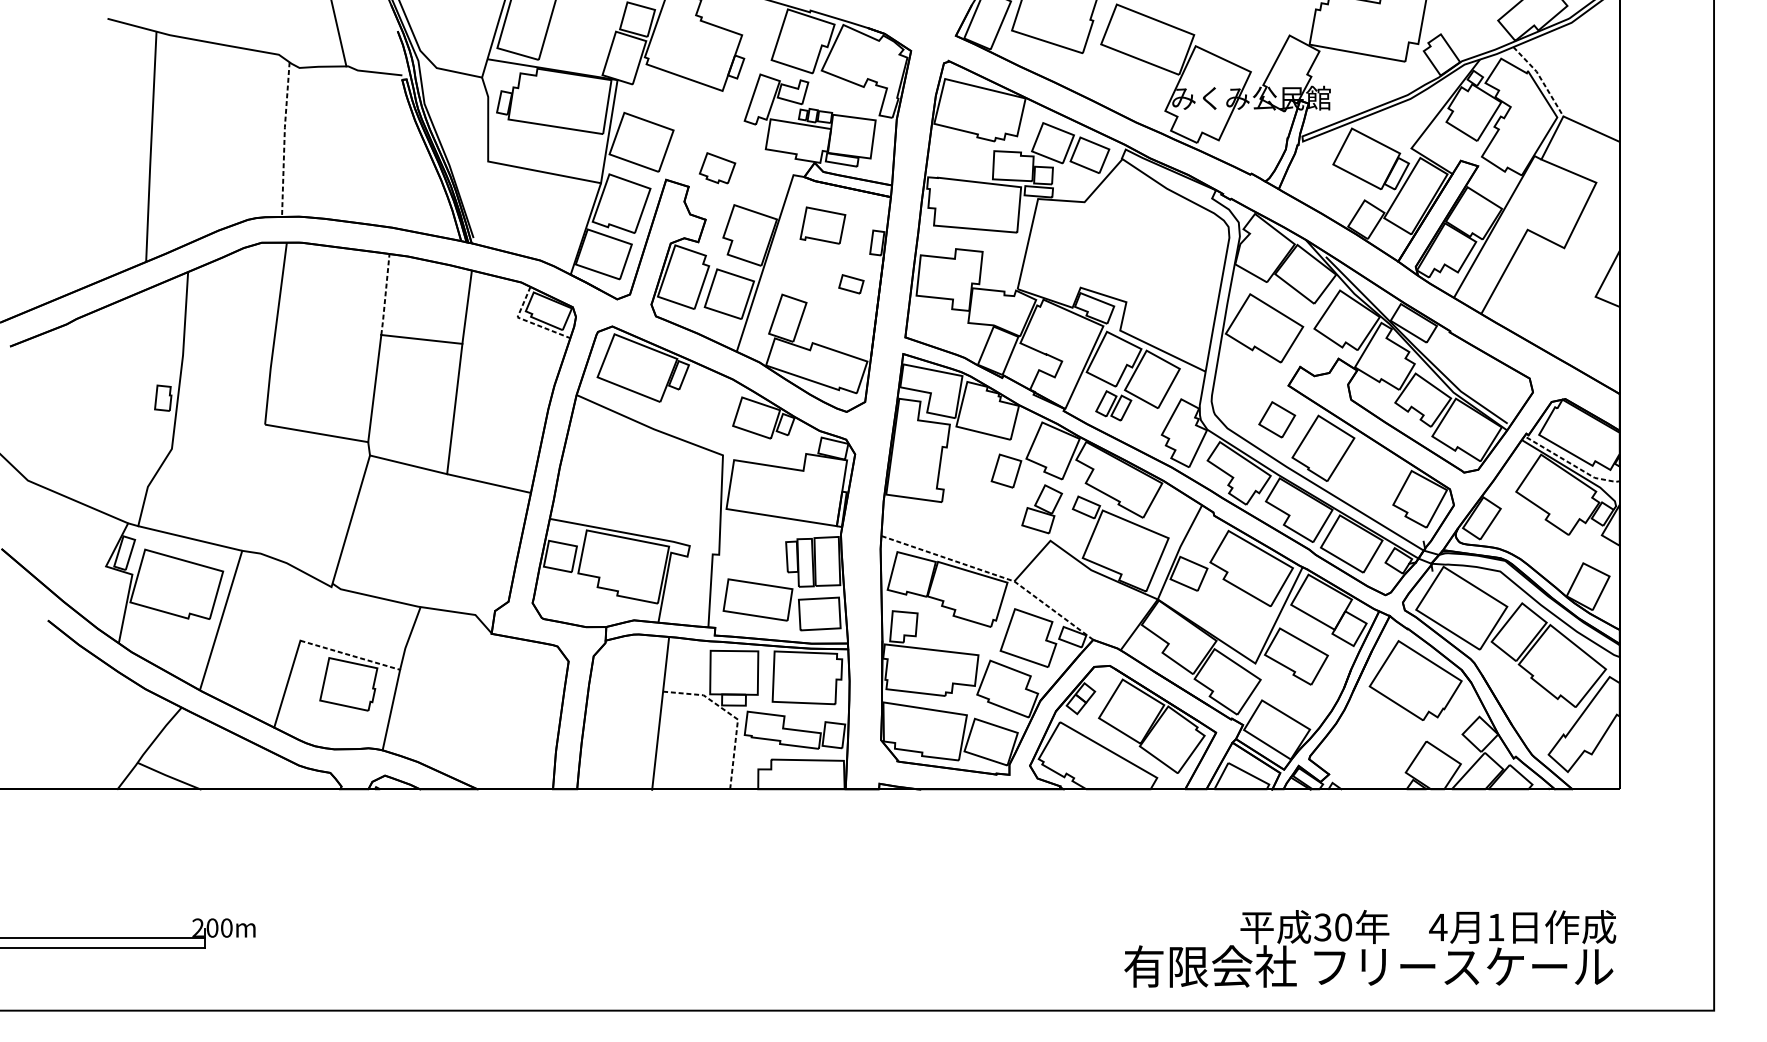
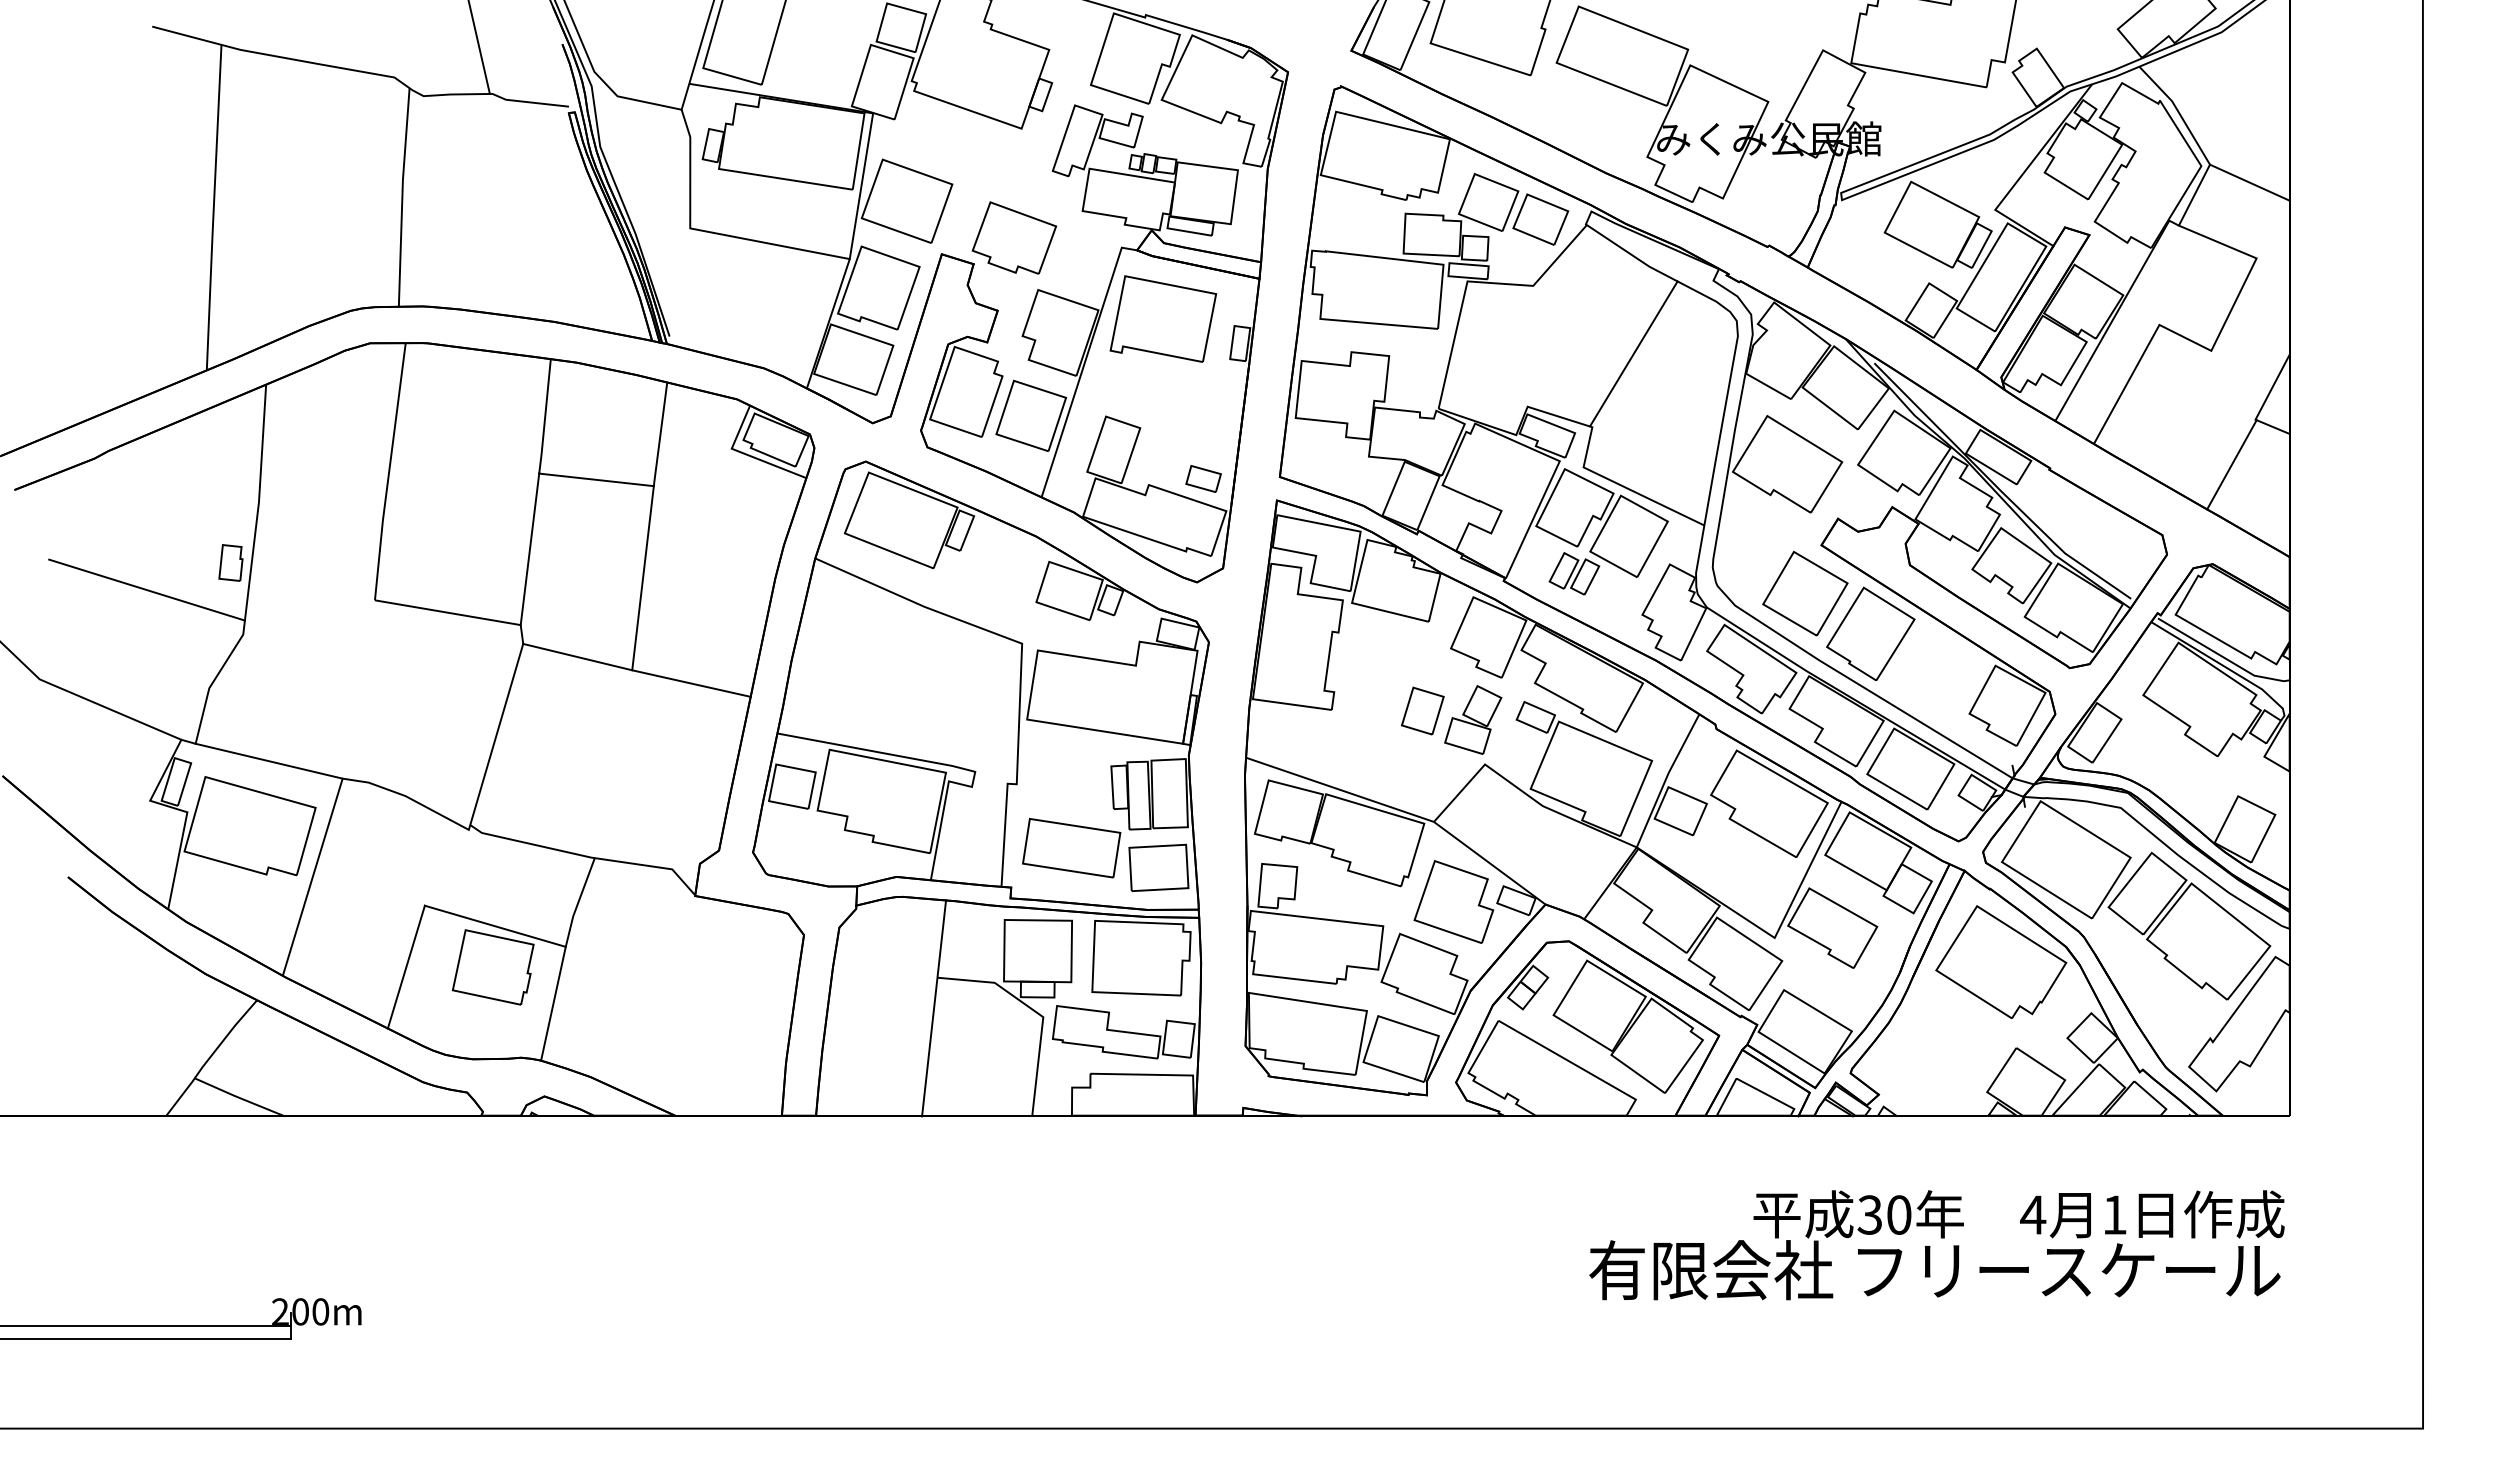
line: (1541, 79) -> (2178, 112), dashed -> solid
line: (284, 138) -> (402, 196), dashed -> solid
part: (717, 167) -> (1014, 237), size x1.67
part: (823, 225) -> (1163, 318), size x1.67
line: (1155, 250) -> (1633, 353), added
part: (851, 283) -> (1203, 478), moved
line: (385, 294) -> (545, 416), dashed -> solid
line: (528, 321) -> (747, 454), dashed -> solid
line: (1578, 328) -> (2231, 464), added
line: (103, 416) -> (146, 589), added
part: (1277, 419) -> (1805, 593), size x1.67
line: (1572, 464) -> (2222, 656), dashed -> solid
part: (1006, 470) -> (1422, 710), moved
line: (994, 574) -> (1405, 812), dashed -> solid
line: (350, 655) -> (495, 926), dashed -> solid
line: (733, 716) -> (1036, 1012), dashed -> solid
text: (1369, 949) -> (1936, 1245), moved

